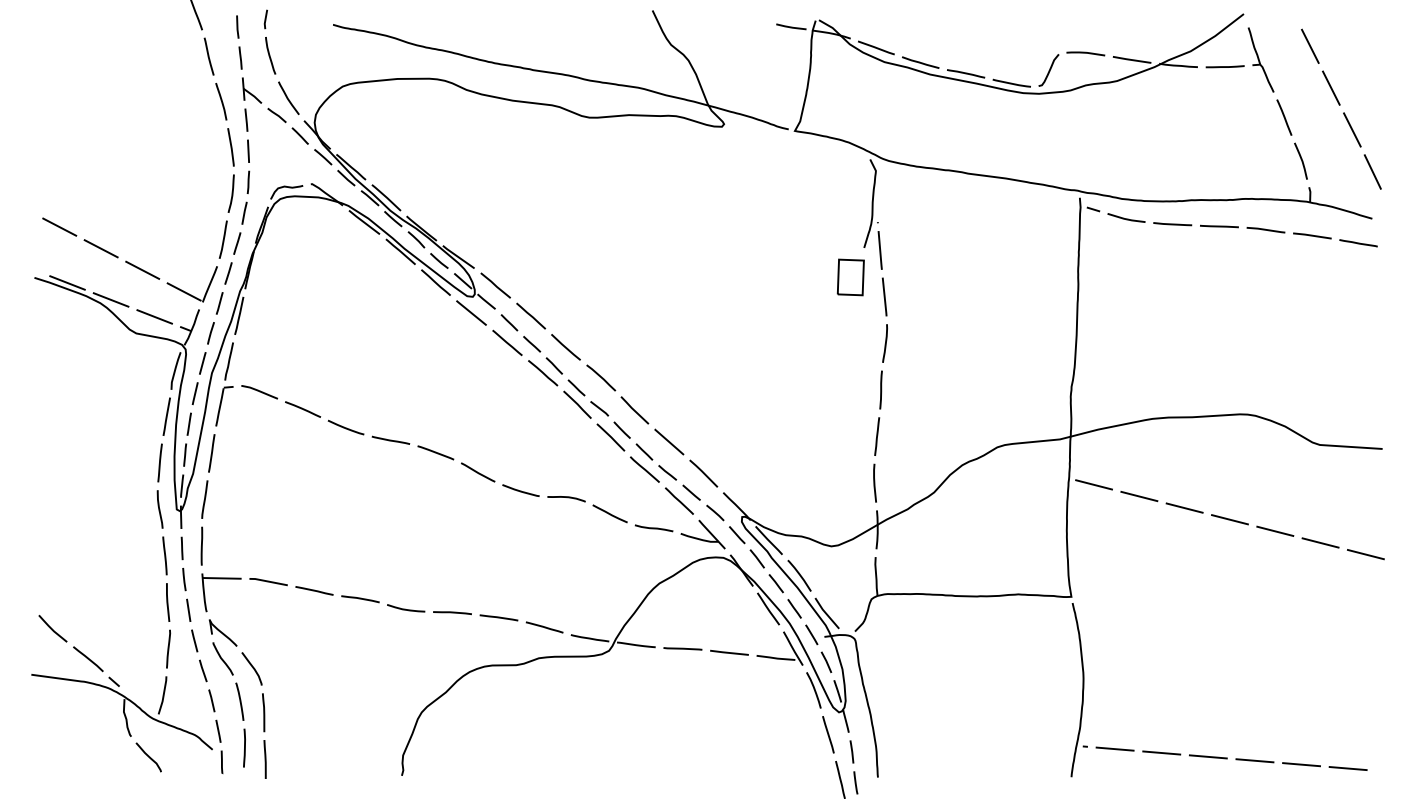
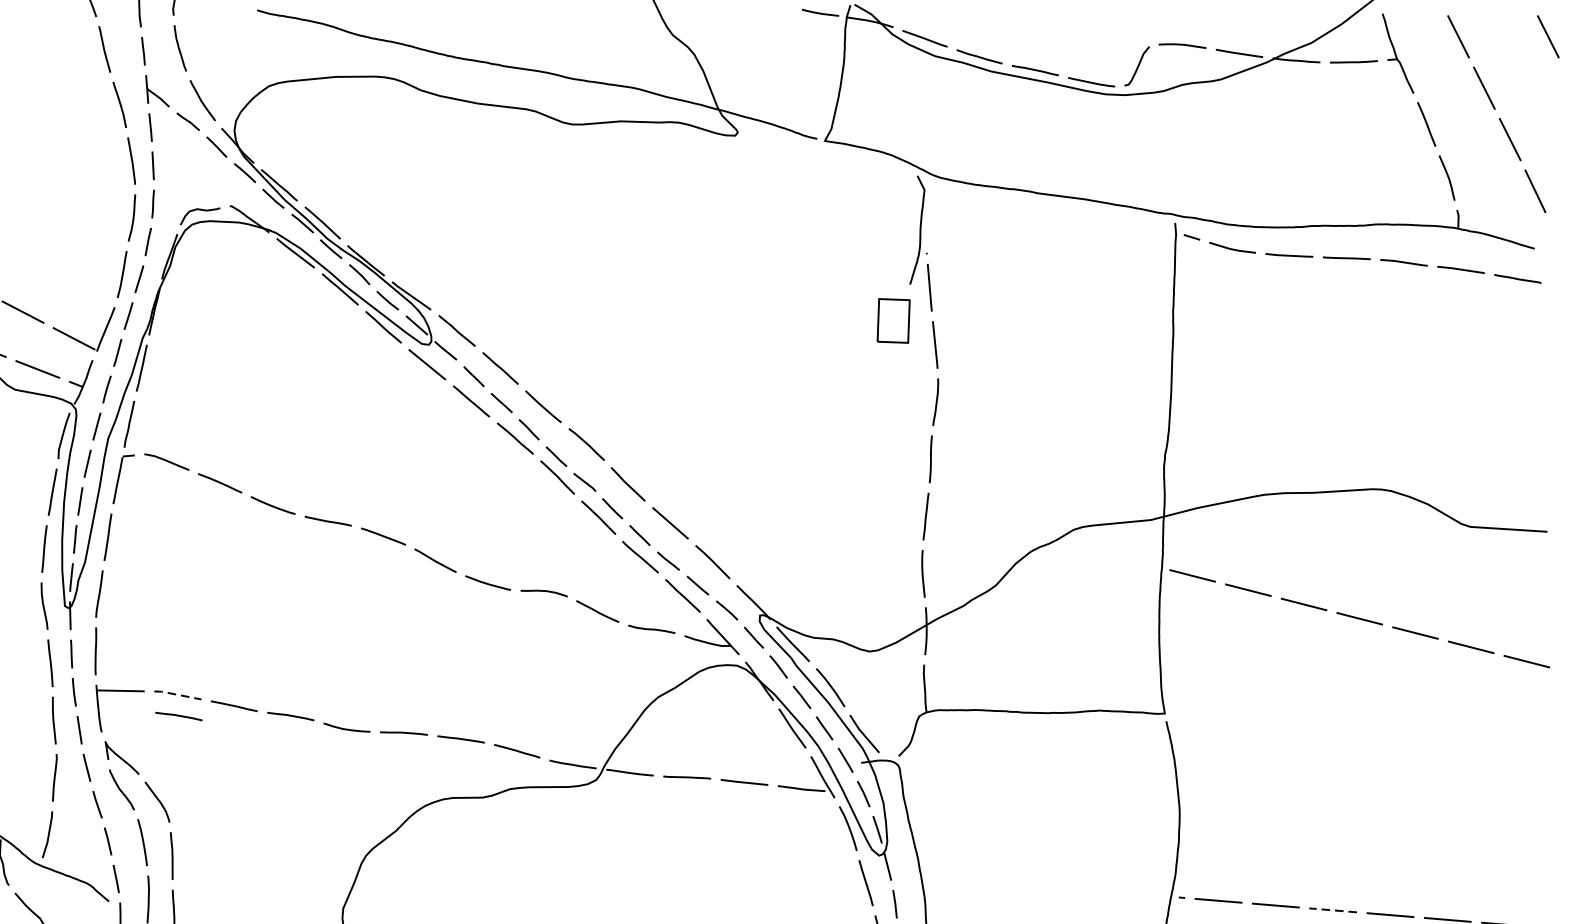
line: (1383, 45) -> (1548, 35), added
line: (268, 581) -> (177, 694), solid -> dashed
line: (269, 599) -> (178, 716), added
line: (1207, 756) -> (1332, 909), solid -> dashed

